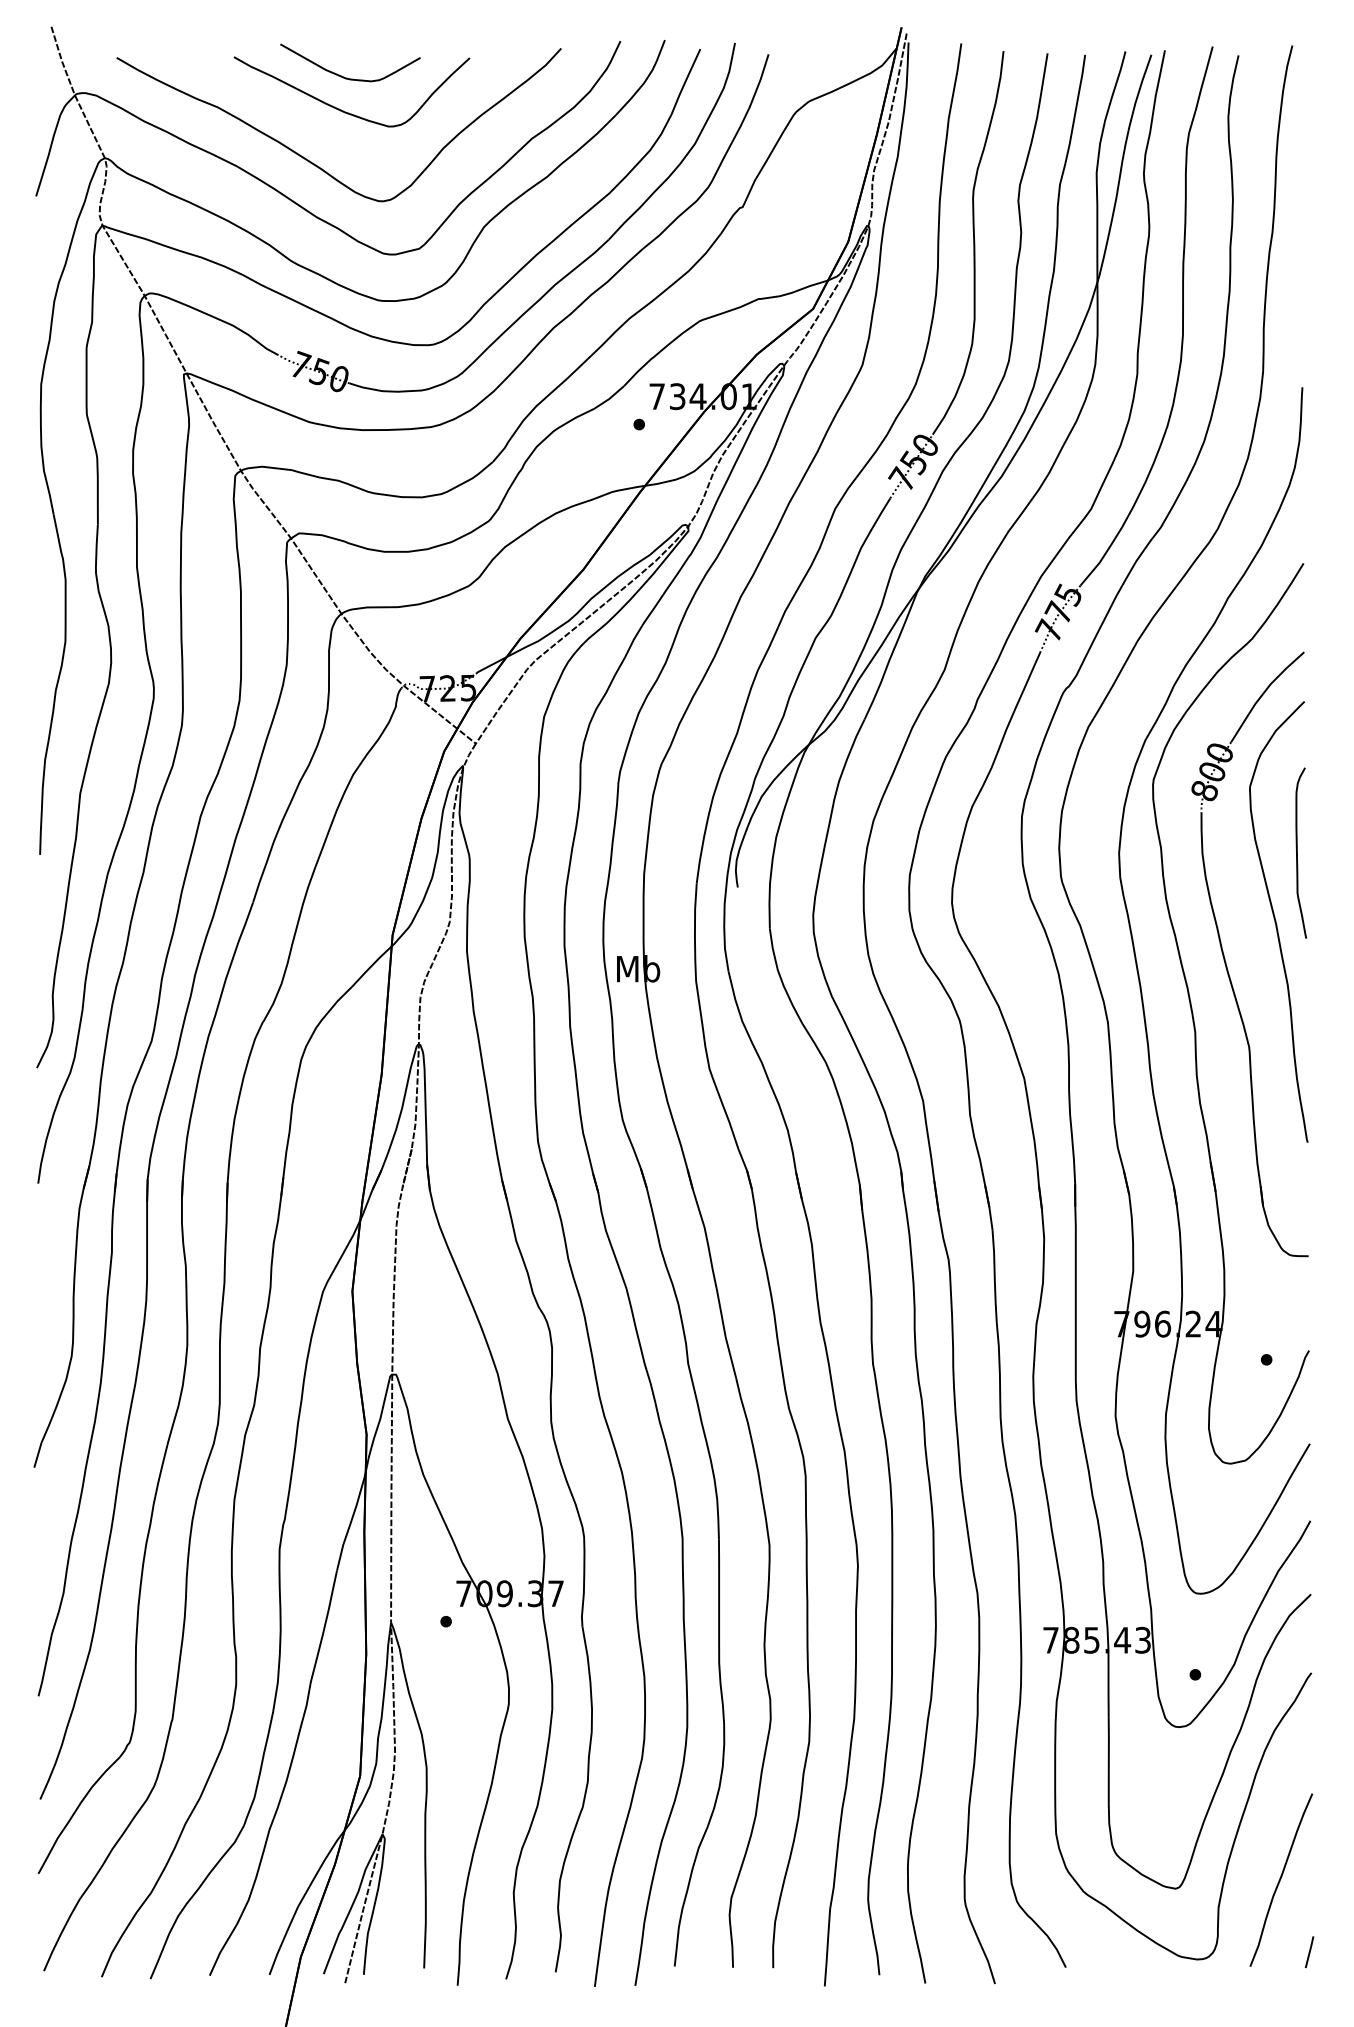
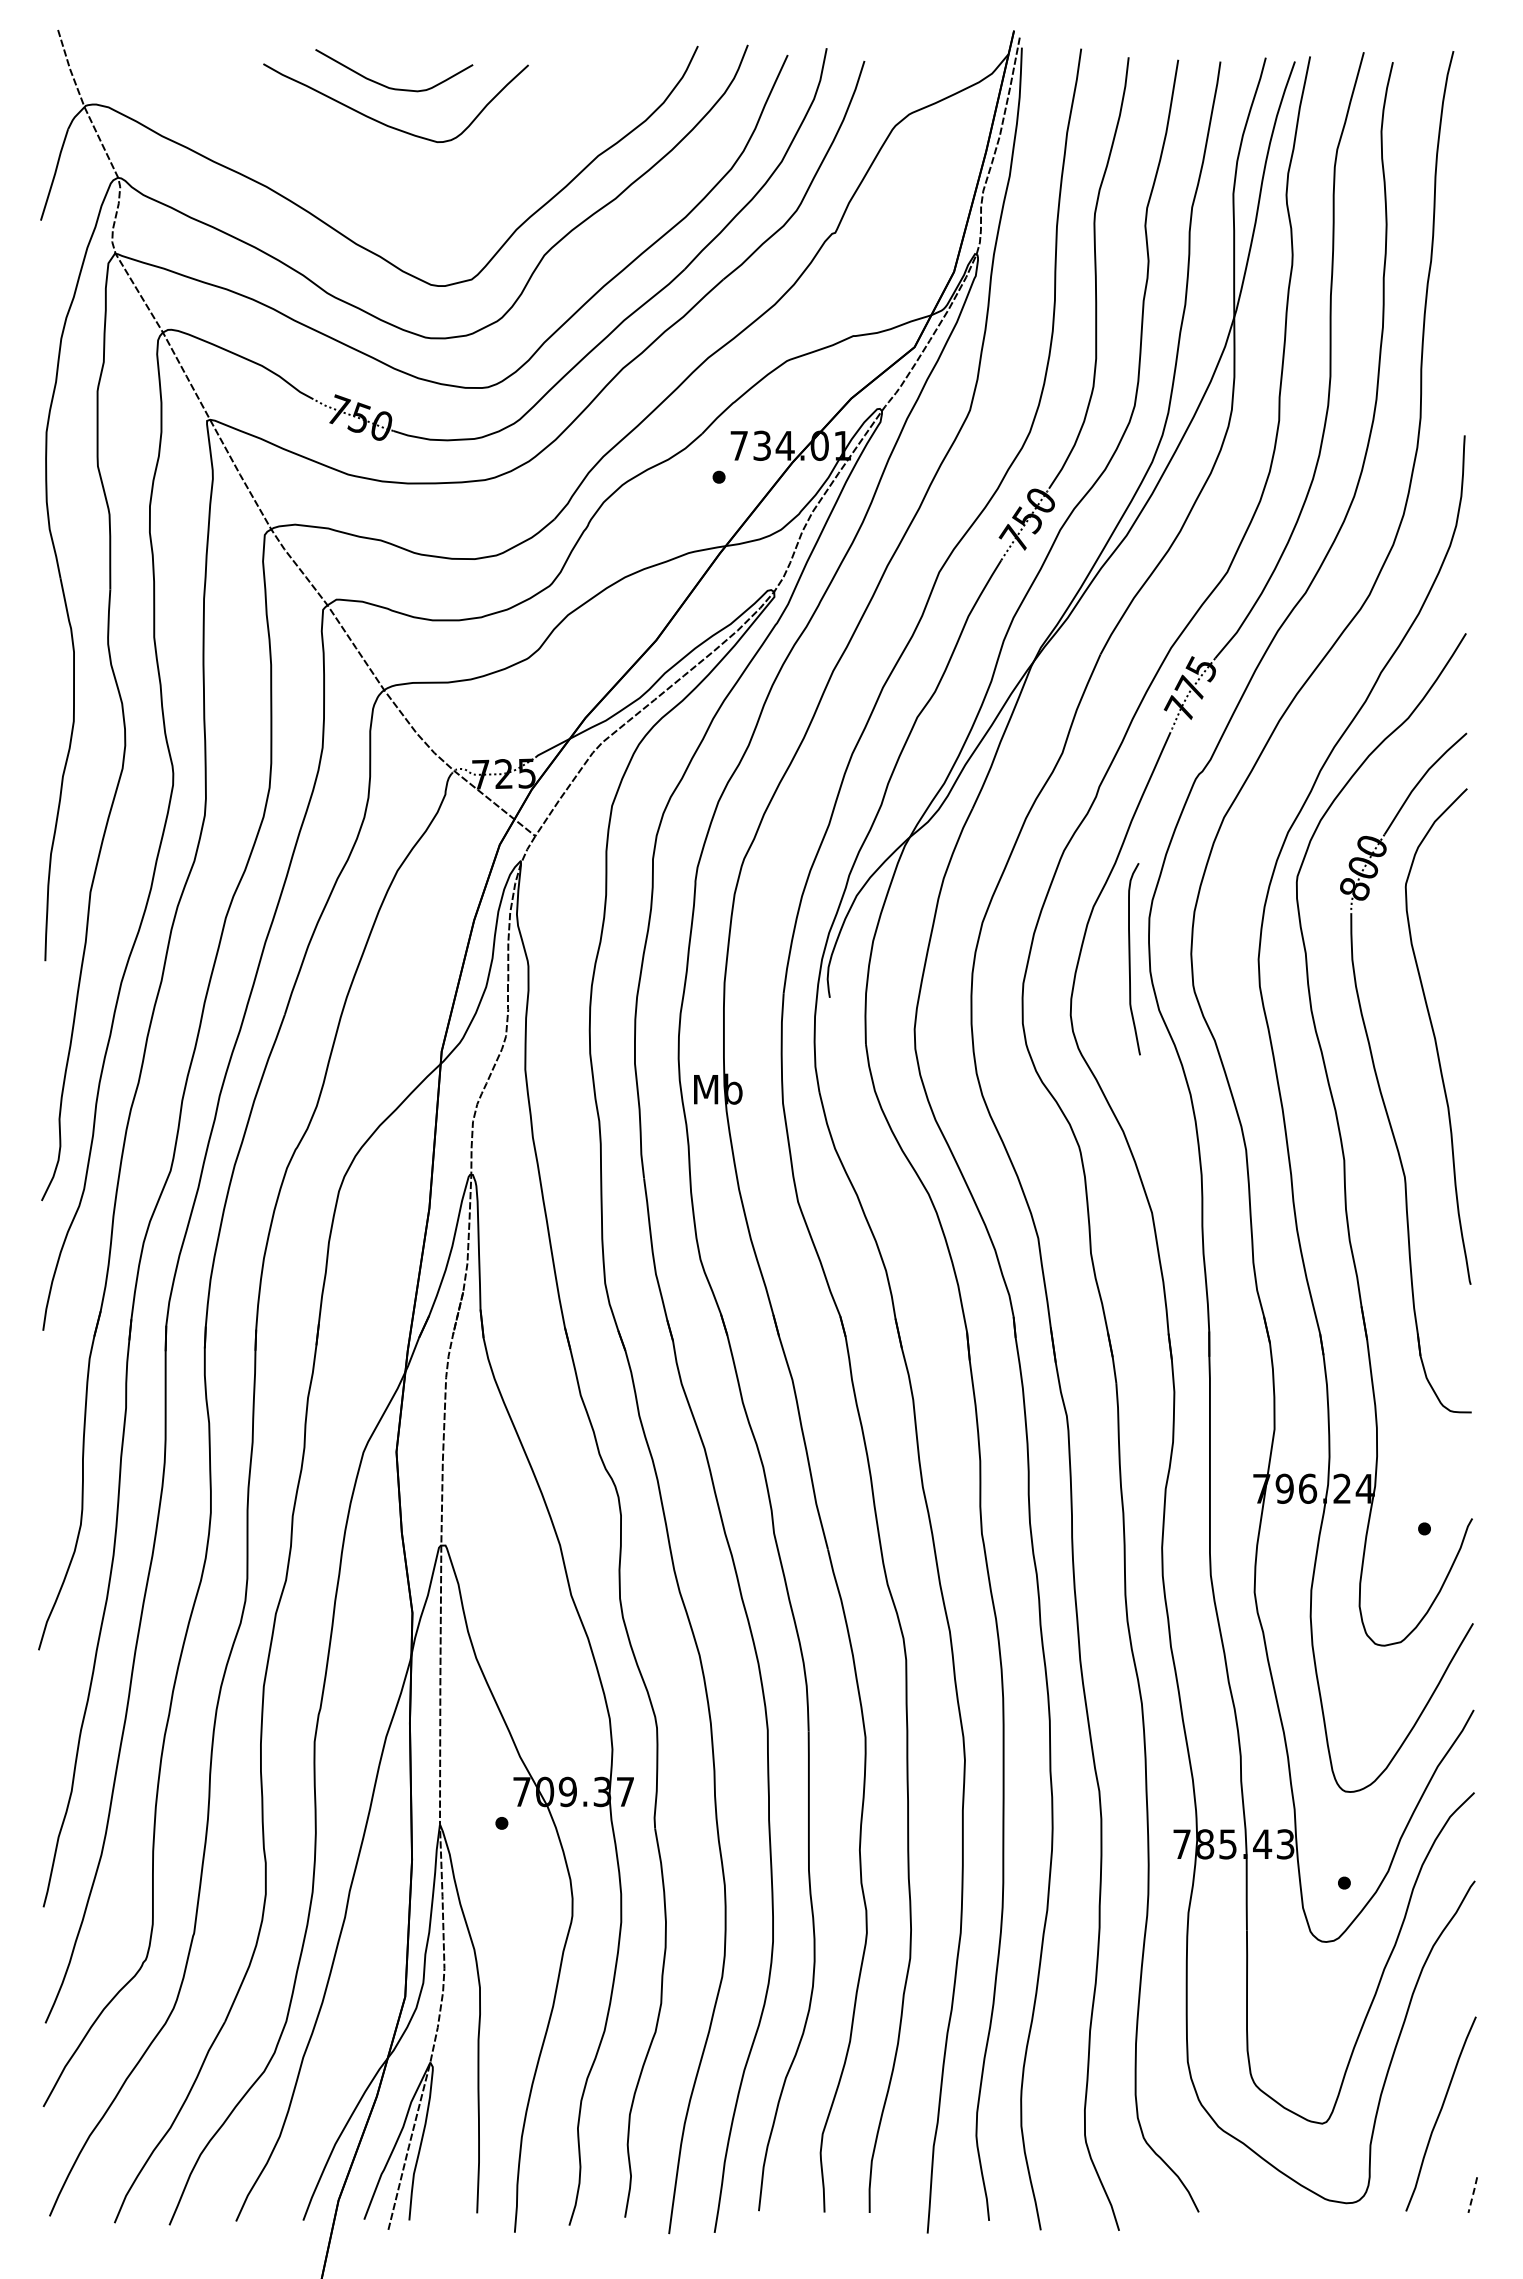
curve: (314, 163) -> (353, 183), removed
curve: (1297, 853) -> (1130, 959), moved
line: (1310, 1951) -> (1473, 2194), solid -> dashed

